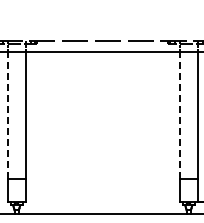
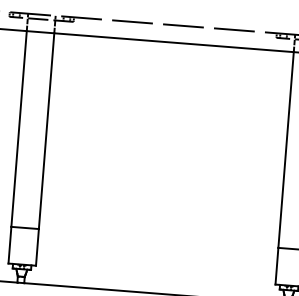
line: (7, 115) -> (18, 128), dashed -> solid
line: (179, 115) -> (285, 149), dashed -> solid

